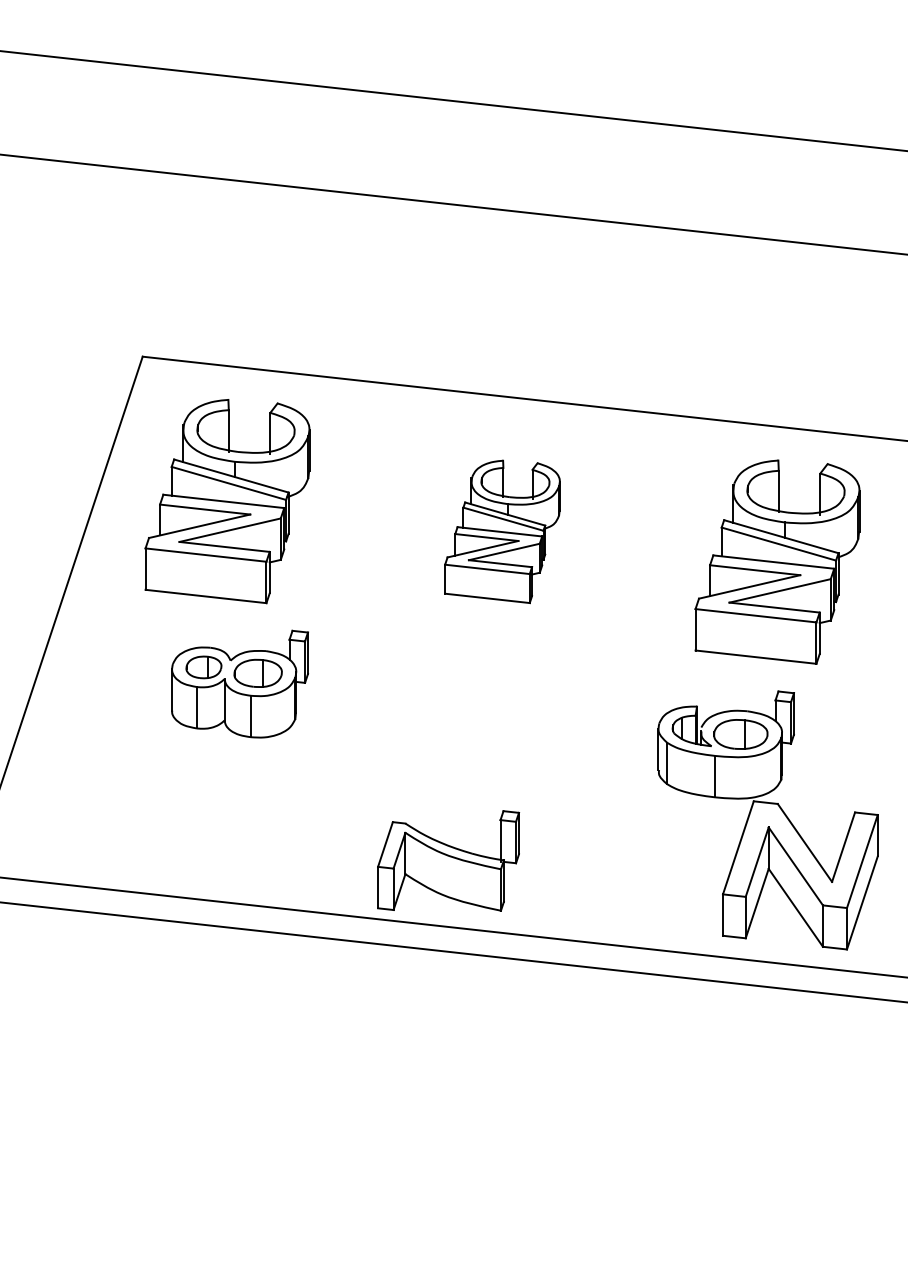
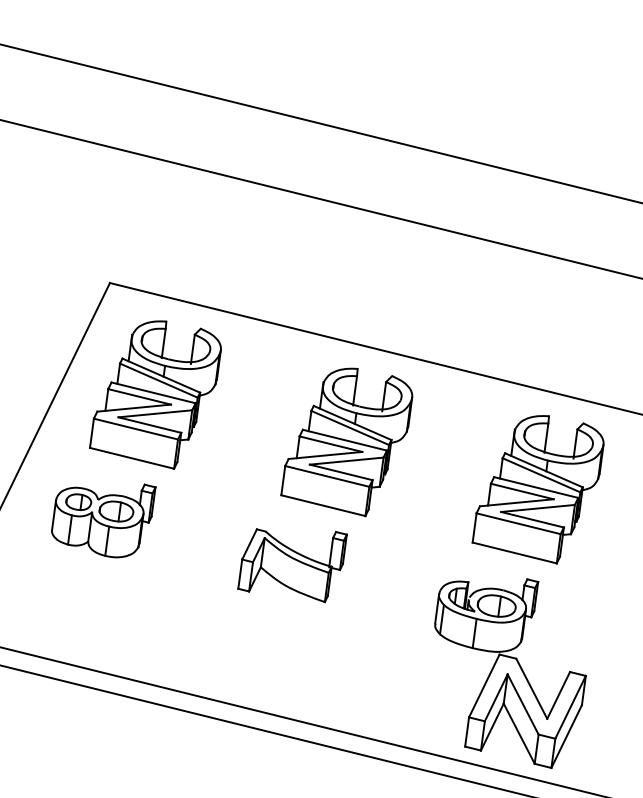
part: (502, 531) -> (347, 440), size x1.43
part: (239, 683) -> (102, 516), moved
part: (448, 860) -> (292, 561), moved

